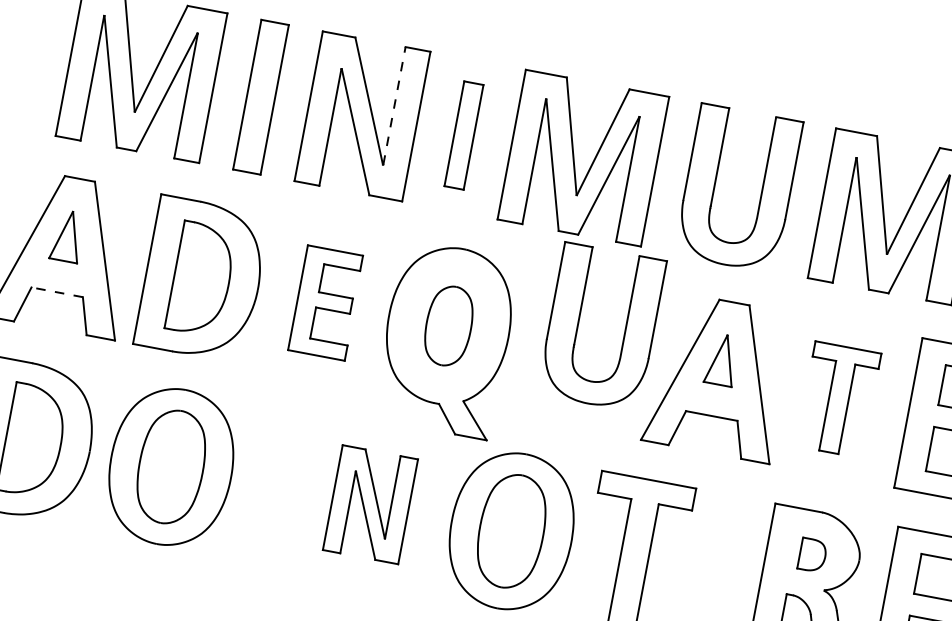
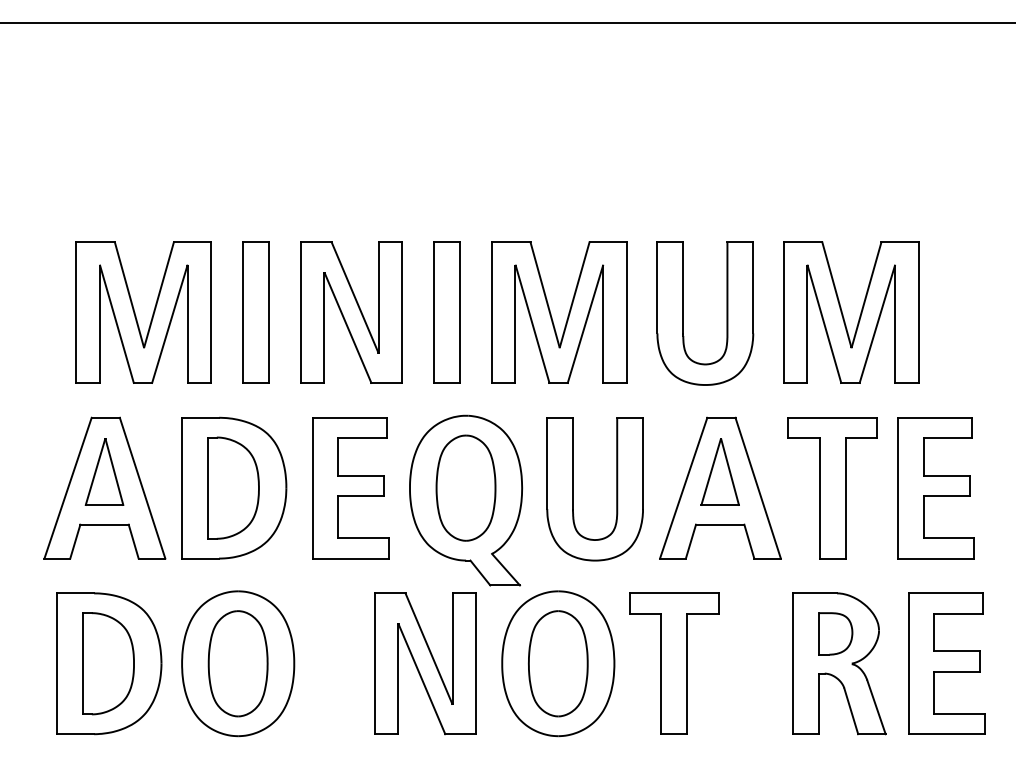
line: (394, 104) -> (378, 296), dashed -> solid
part: (463, 135) -> (446, 312), size x1.43
part: (67, 235) -> (104, 471), size x1.43
line: (57, 292) -> (104, 524), dashed -> solid
part: (325, 303) -> (350, 488), size x1.43
part: (578, 323) -> (573, 489), moved
part: (448, 325) -> (465, 487), size x1.43
part: (721, 359) -> (719, 471), size x1.43
part: (838, 400) -> (832, 488), size x1.43
part: (370, 504) -> (425, 663), size x1.43
part: (812, 554) -> (835, 633), size x1.43

